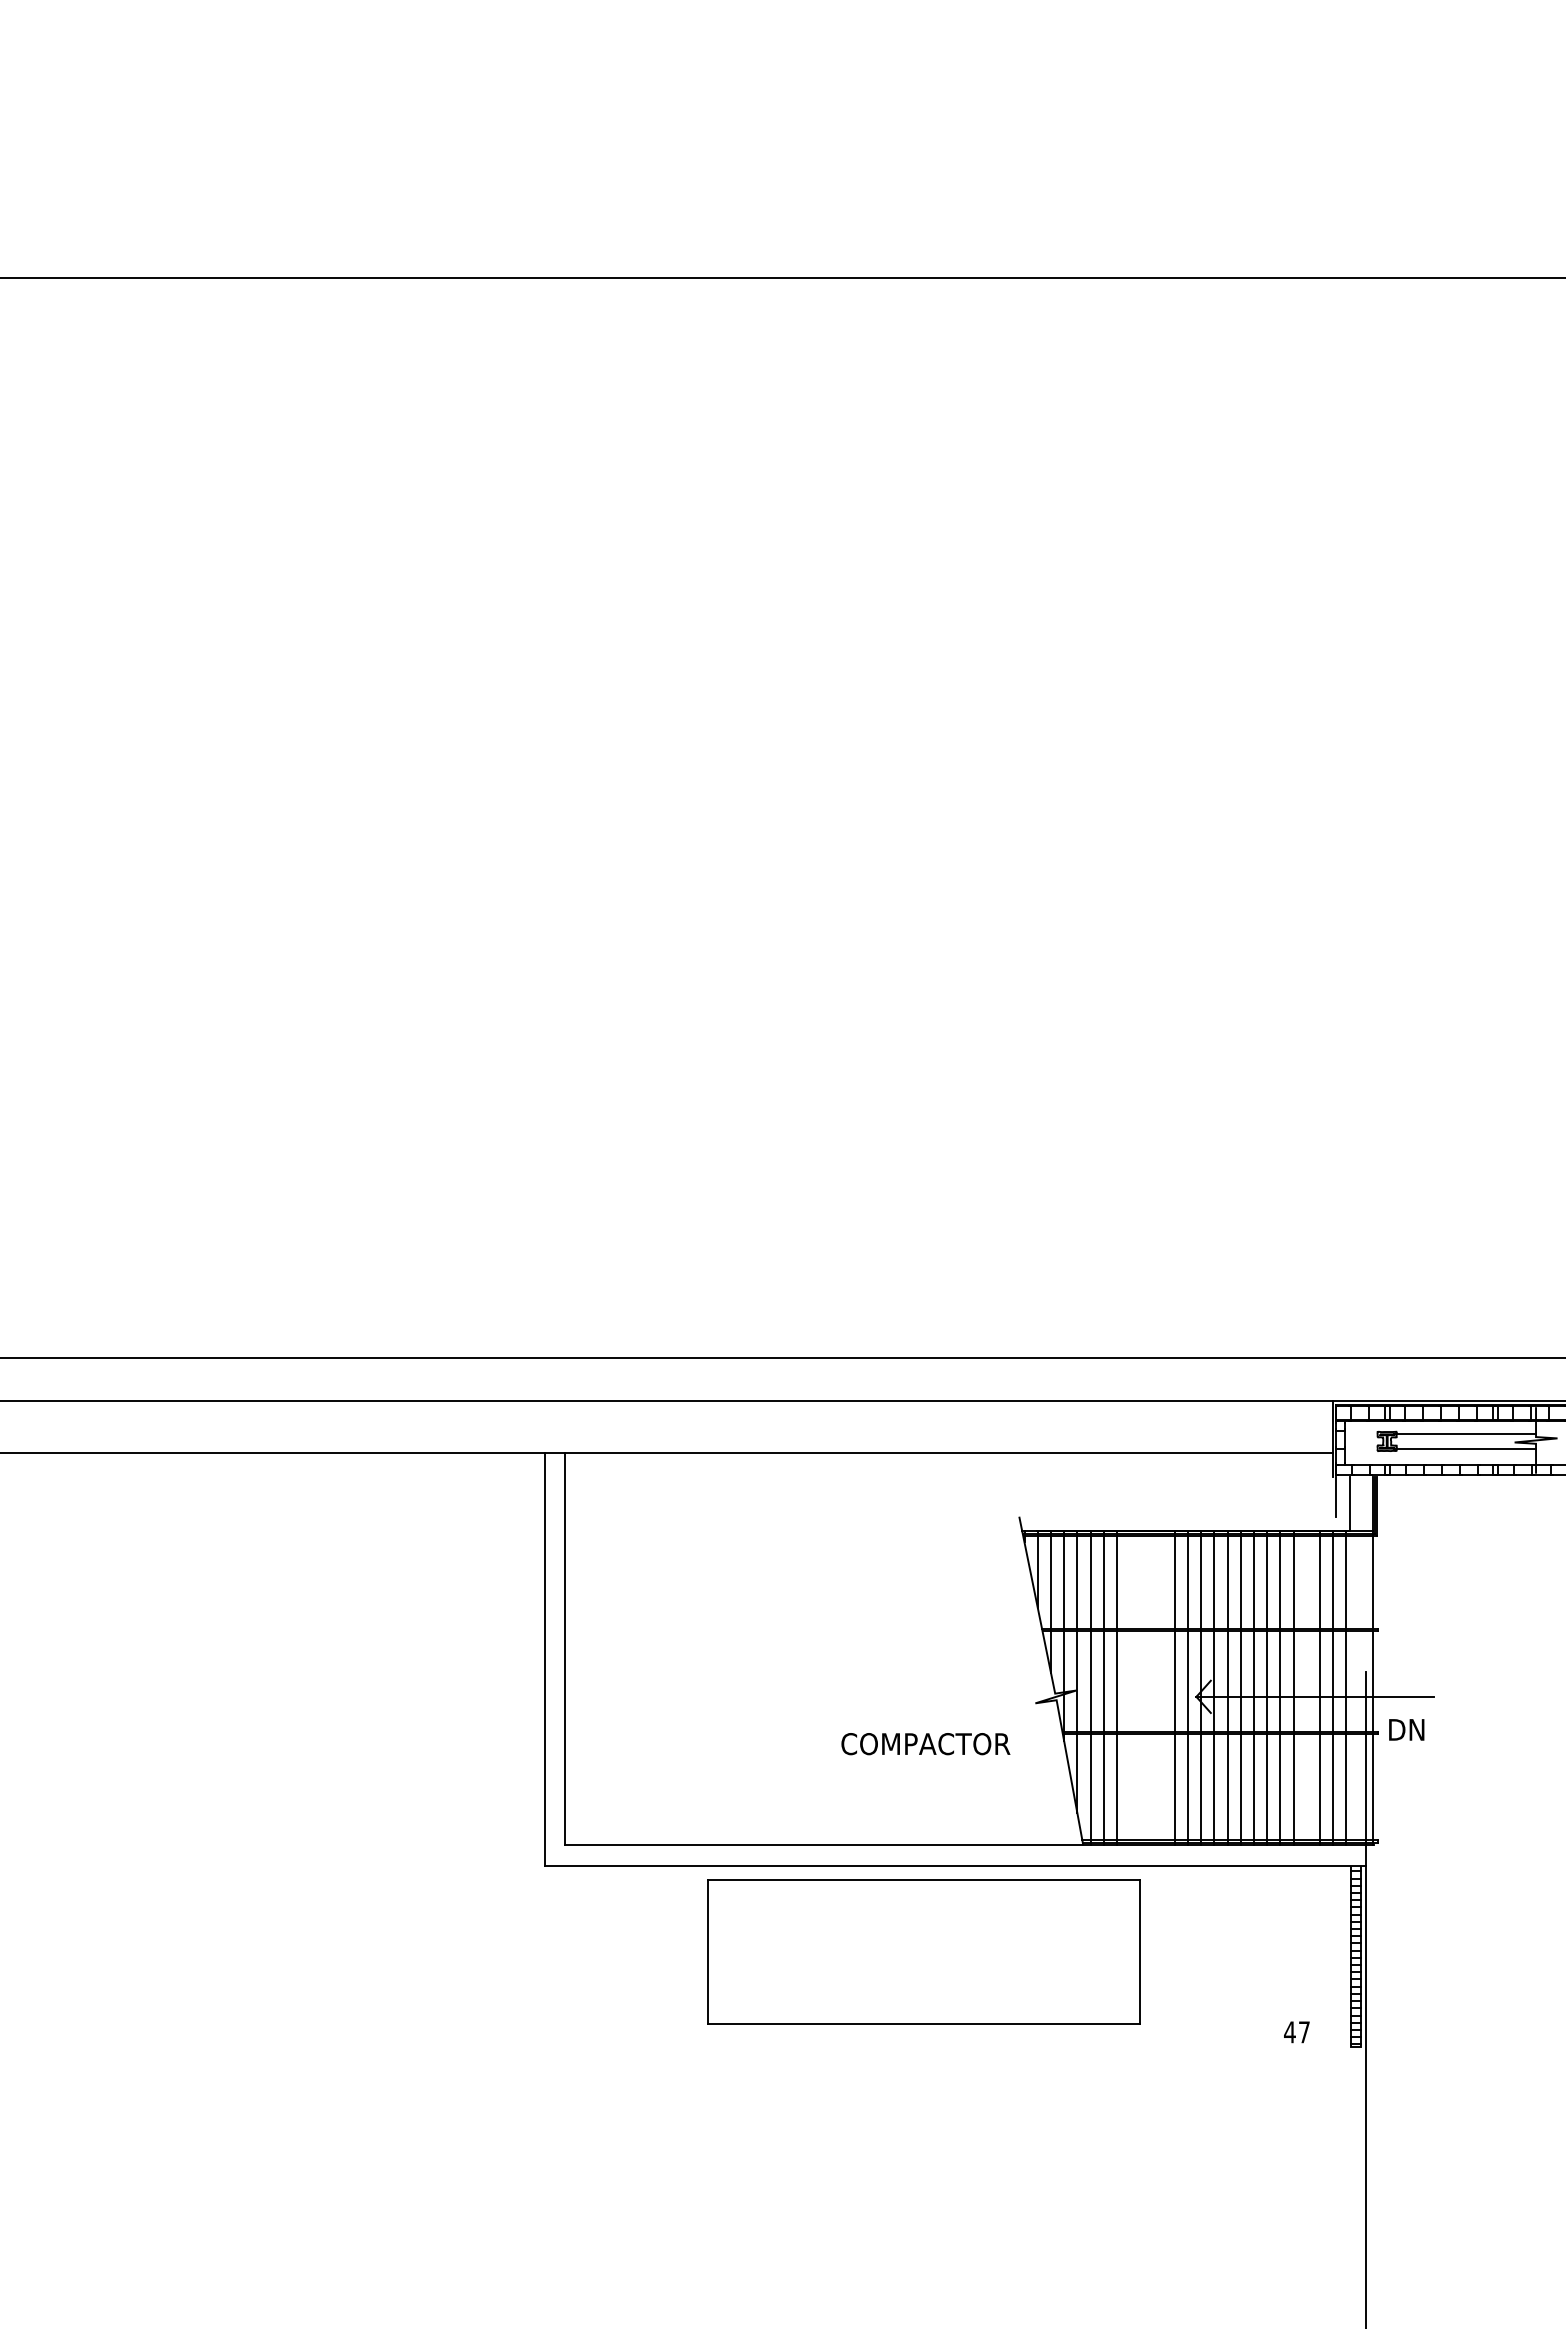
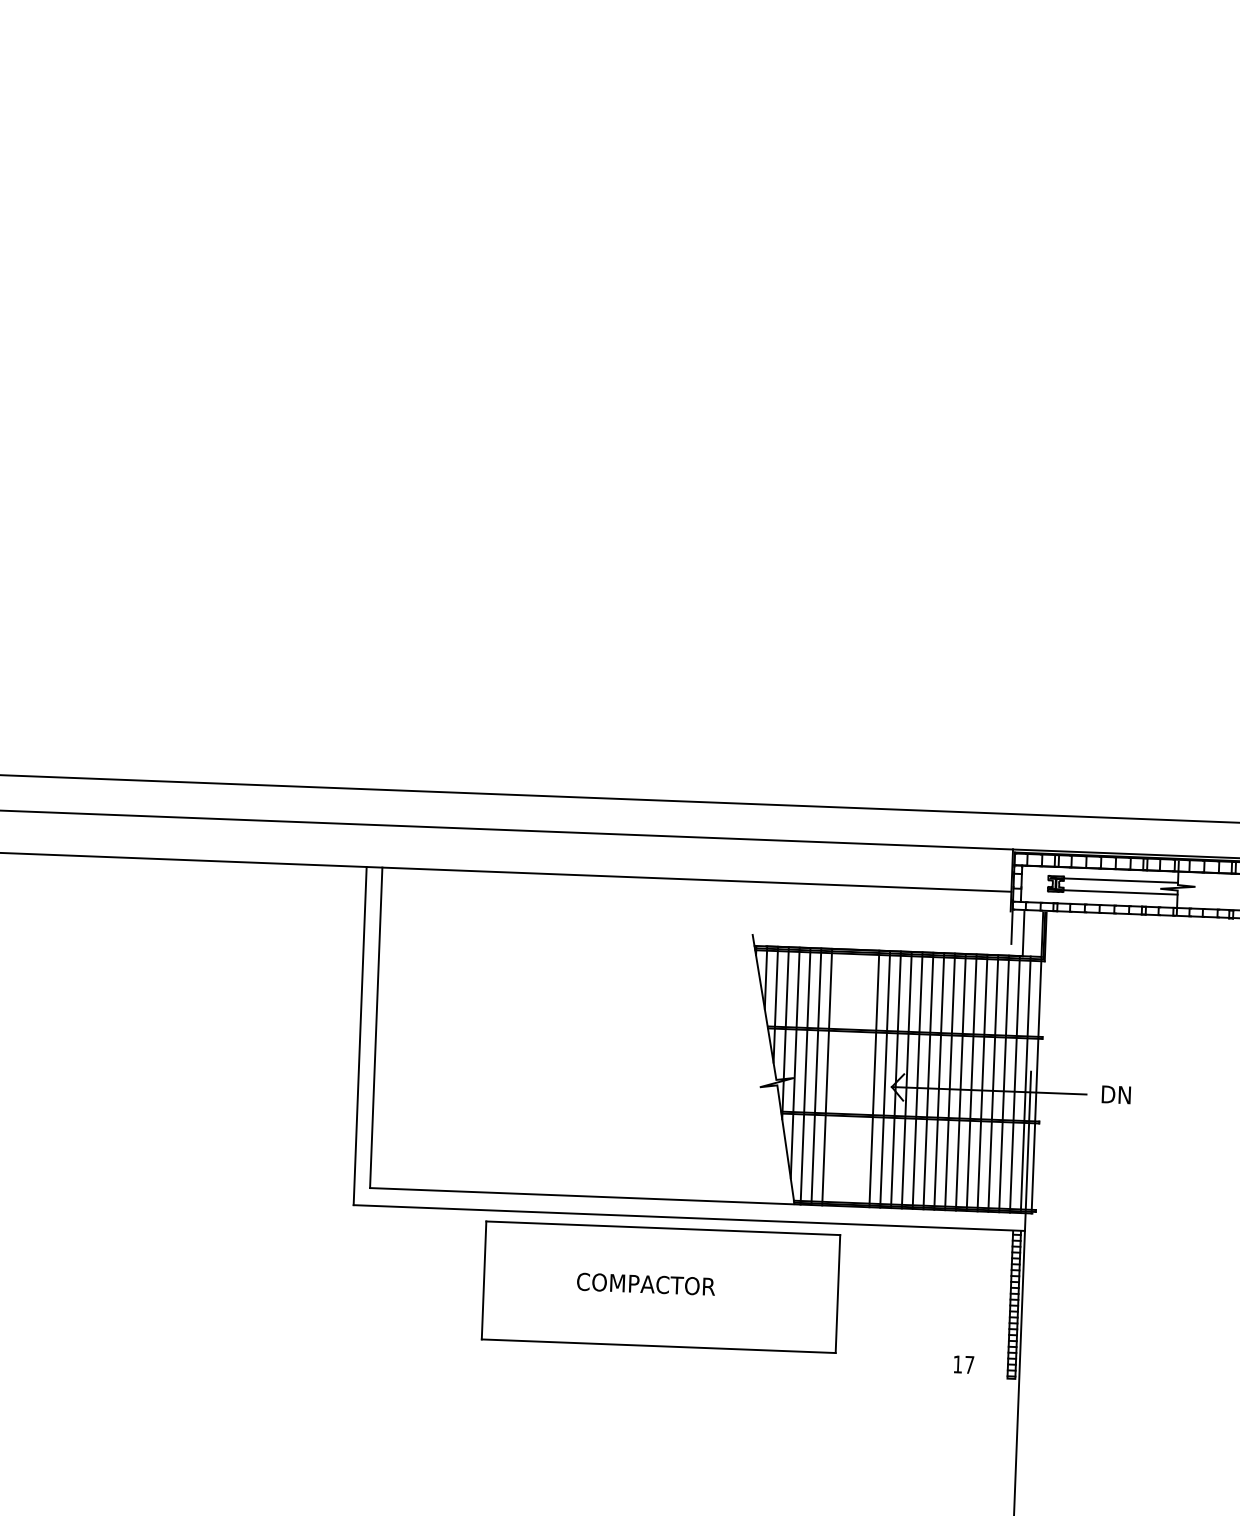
line: (1306, 1687) -> (982, 1082), added
line: (1359, 1687) -> (1025, 1084), added
text: (1406, 1729) -> (1116, 1094), moved
text: (925, 1744) -> (645, 1284), moved
text: (1289, 2032) -> (957, 1364), 47 -> 17

